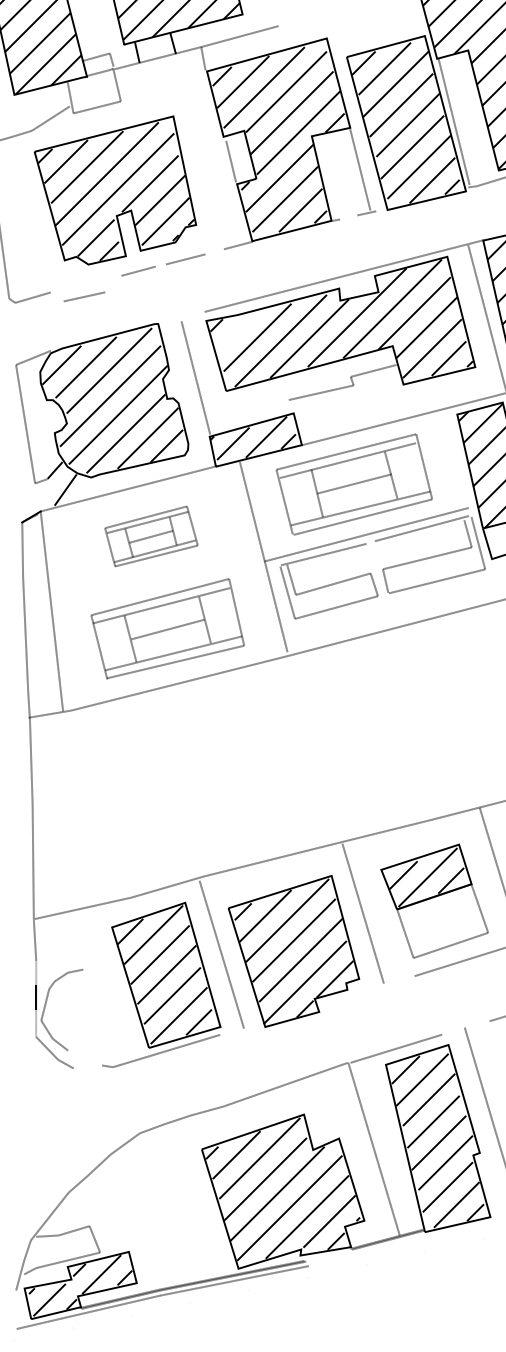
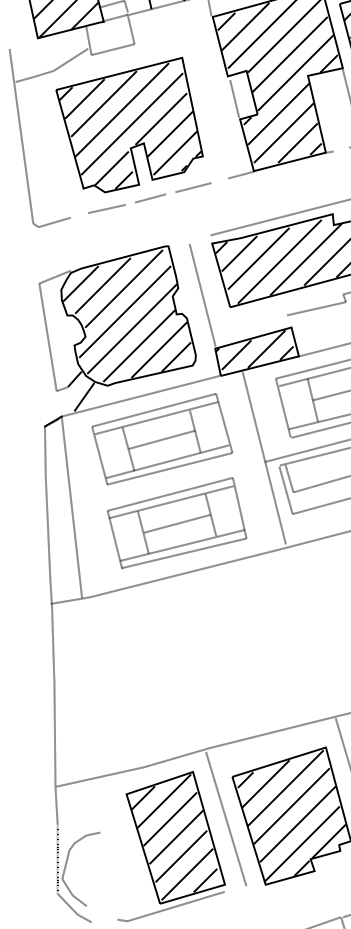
line: (84, 296) -> (106, 208), moved
line: (236, 331) -> (239, 253), added
part: (151, 536) -> (162, 439), size x1.67

